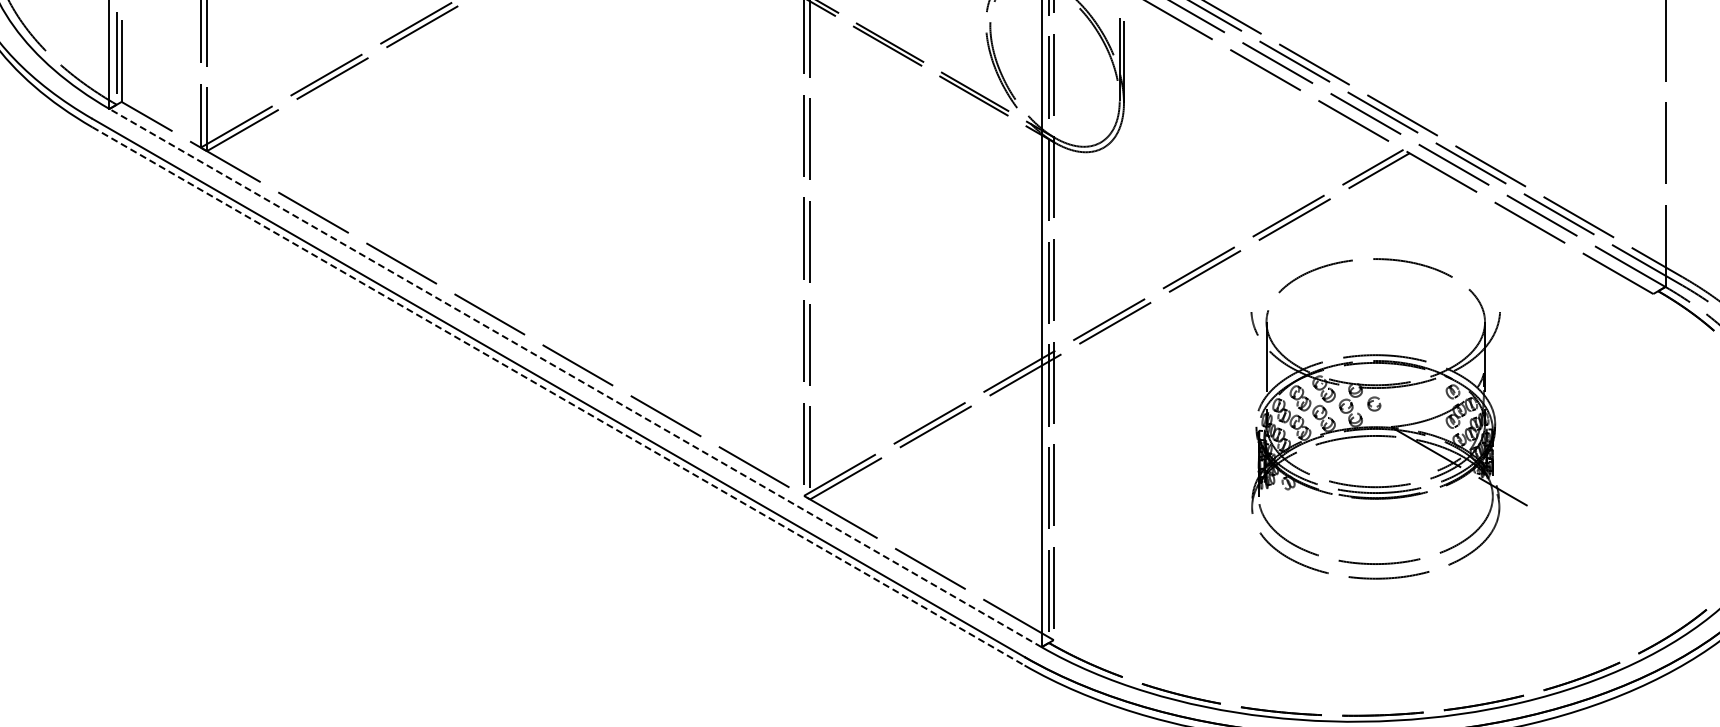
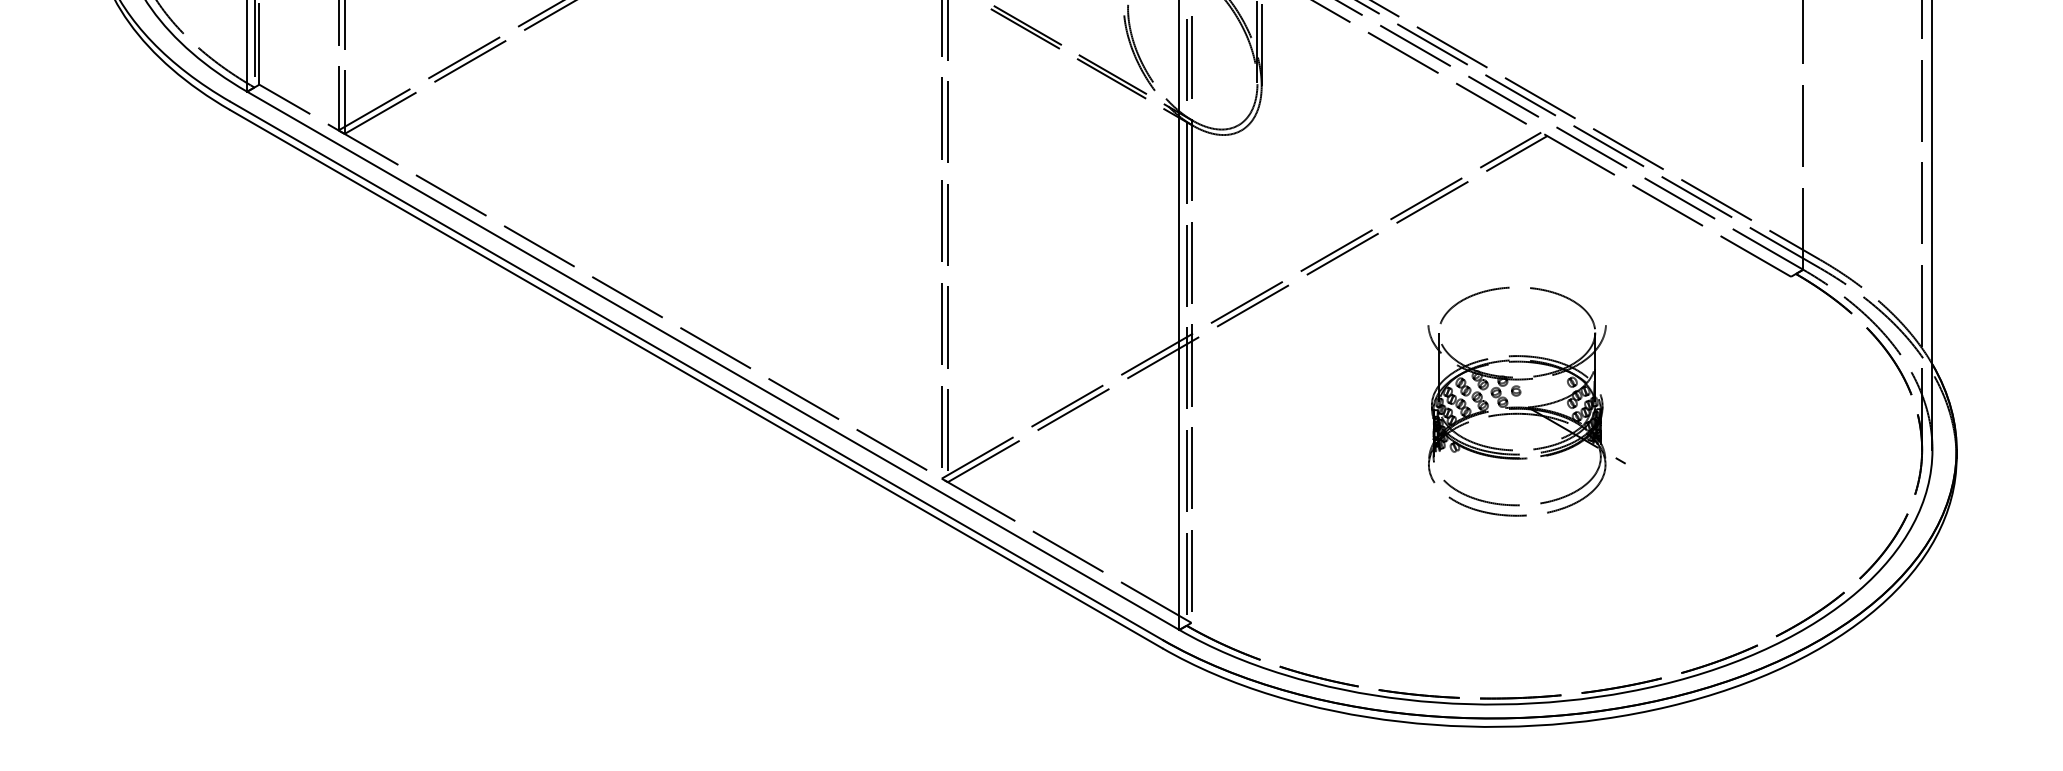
line: (574, 377) -> (712, 360), dashed -> solid
line: (558, 396) -> (696, 379), dashed -> solid
part: (1388, 418) -> (1526, 401), size x0.71

